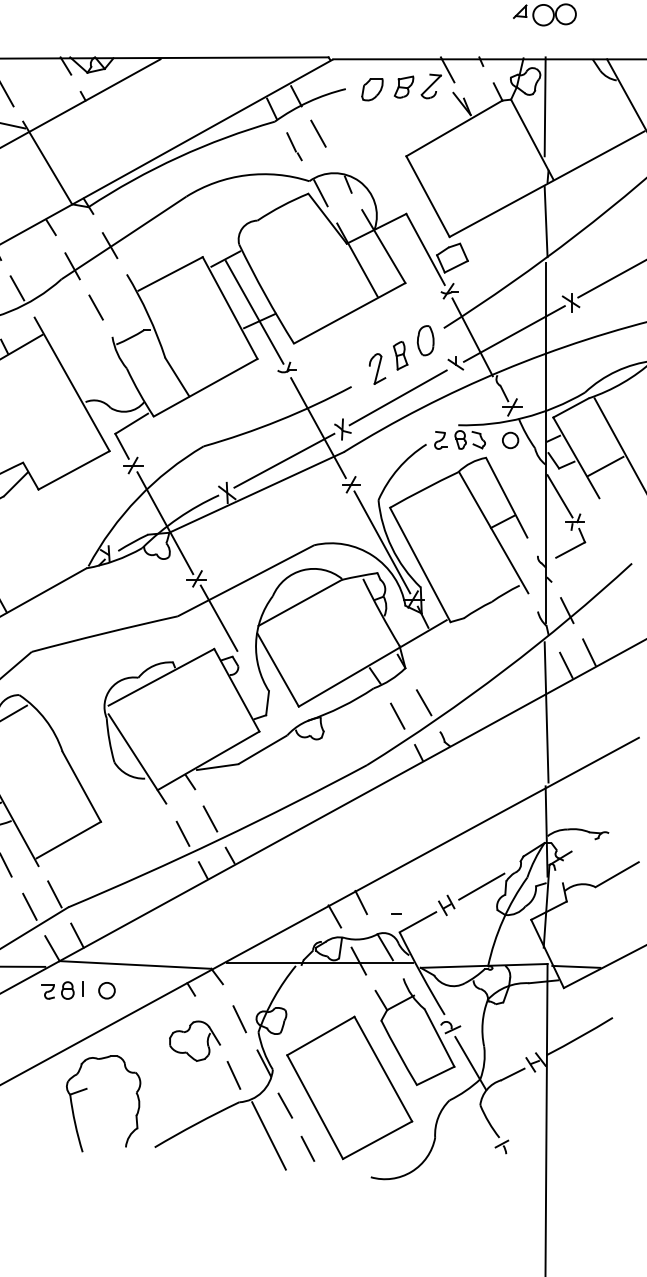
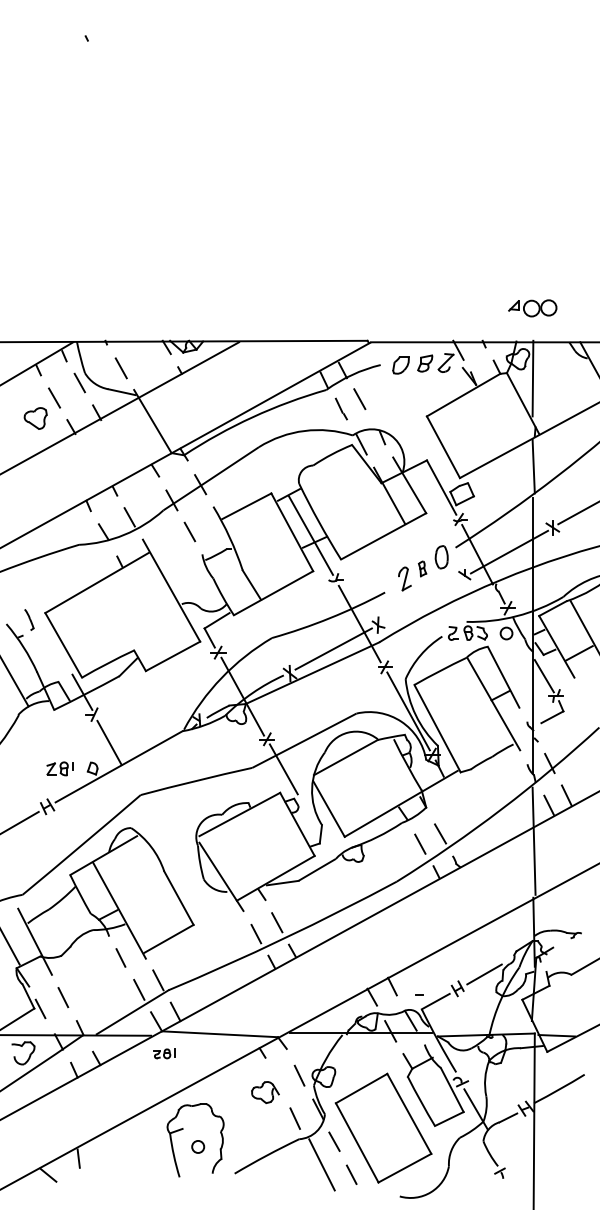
part: (400, 355) -> (422, 568), size x0.7
line: (397, 397) -> (420, 600), removed
part: (62, 990) -> (164, 1053), size x0.7
circle: (107, 990) -> (198, 1146), moved
part: (195, 1041) -> (265, 1092), size x0.7

